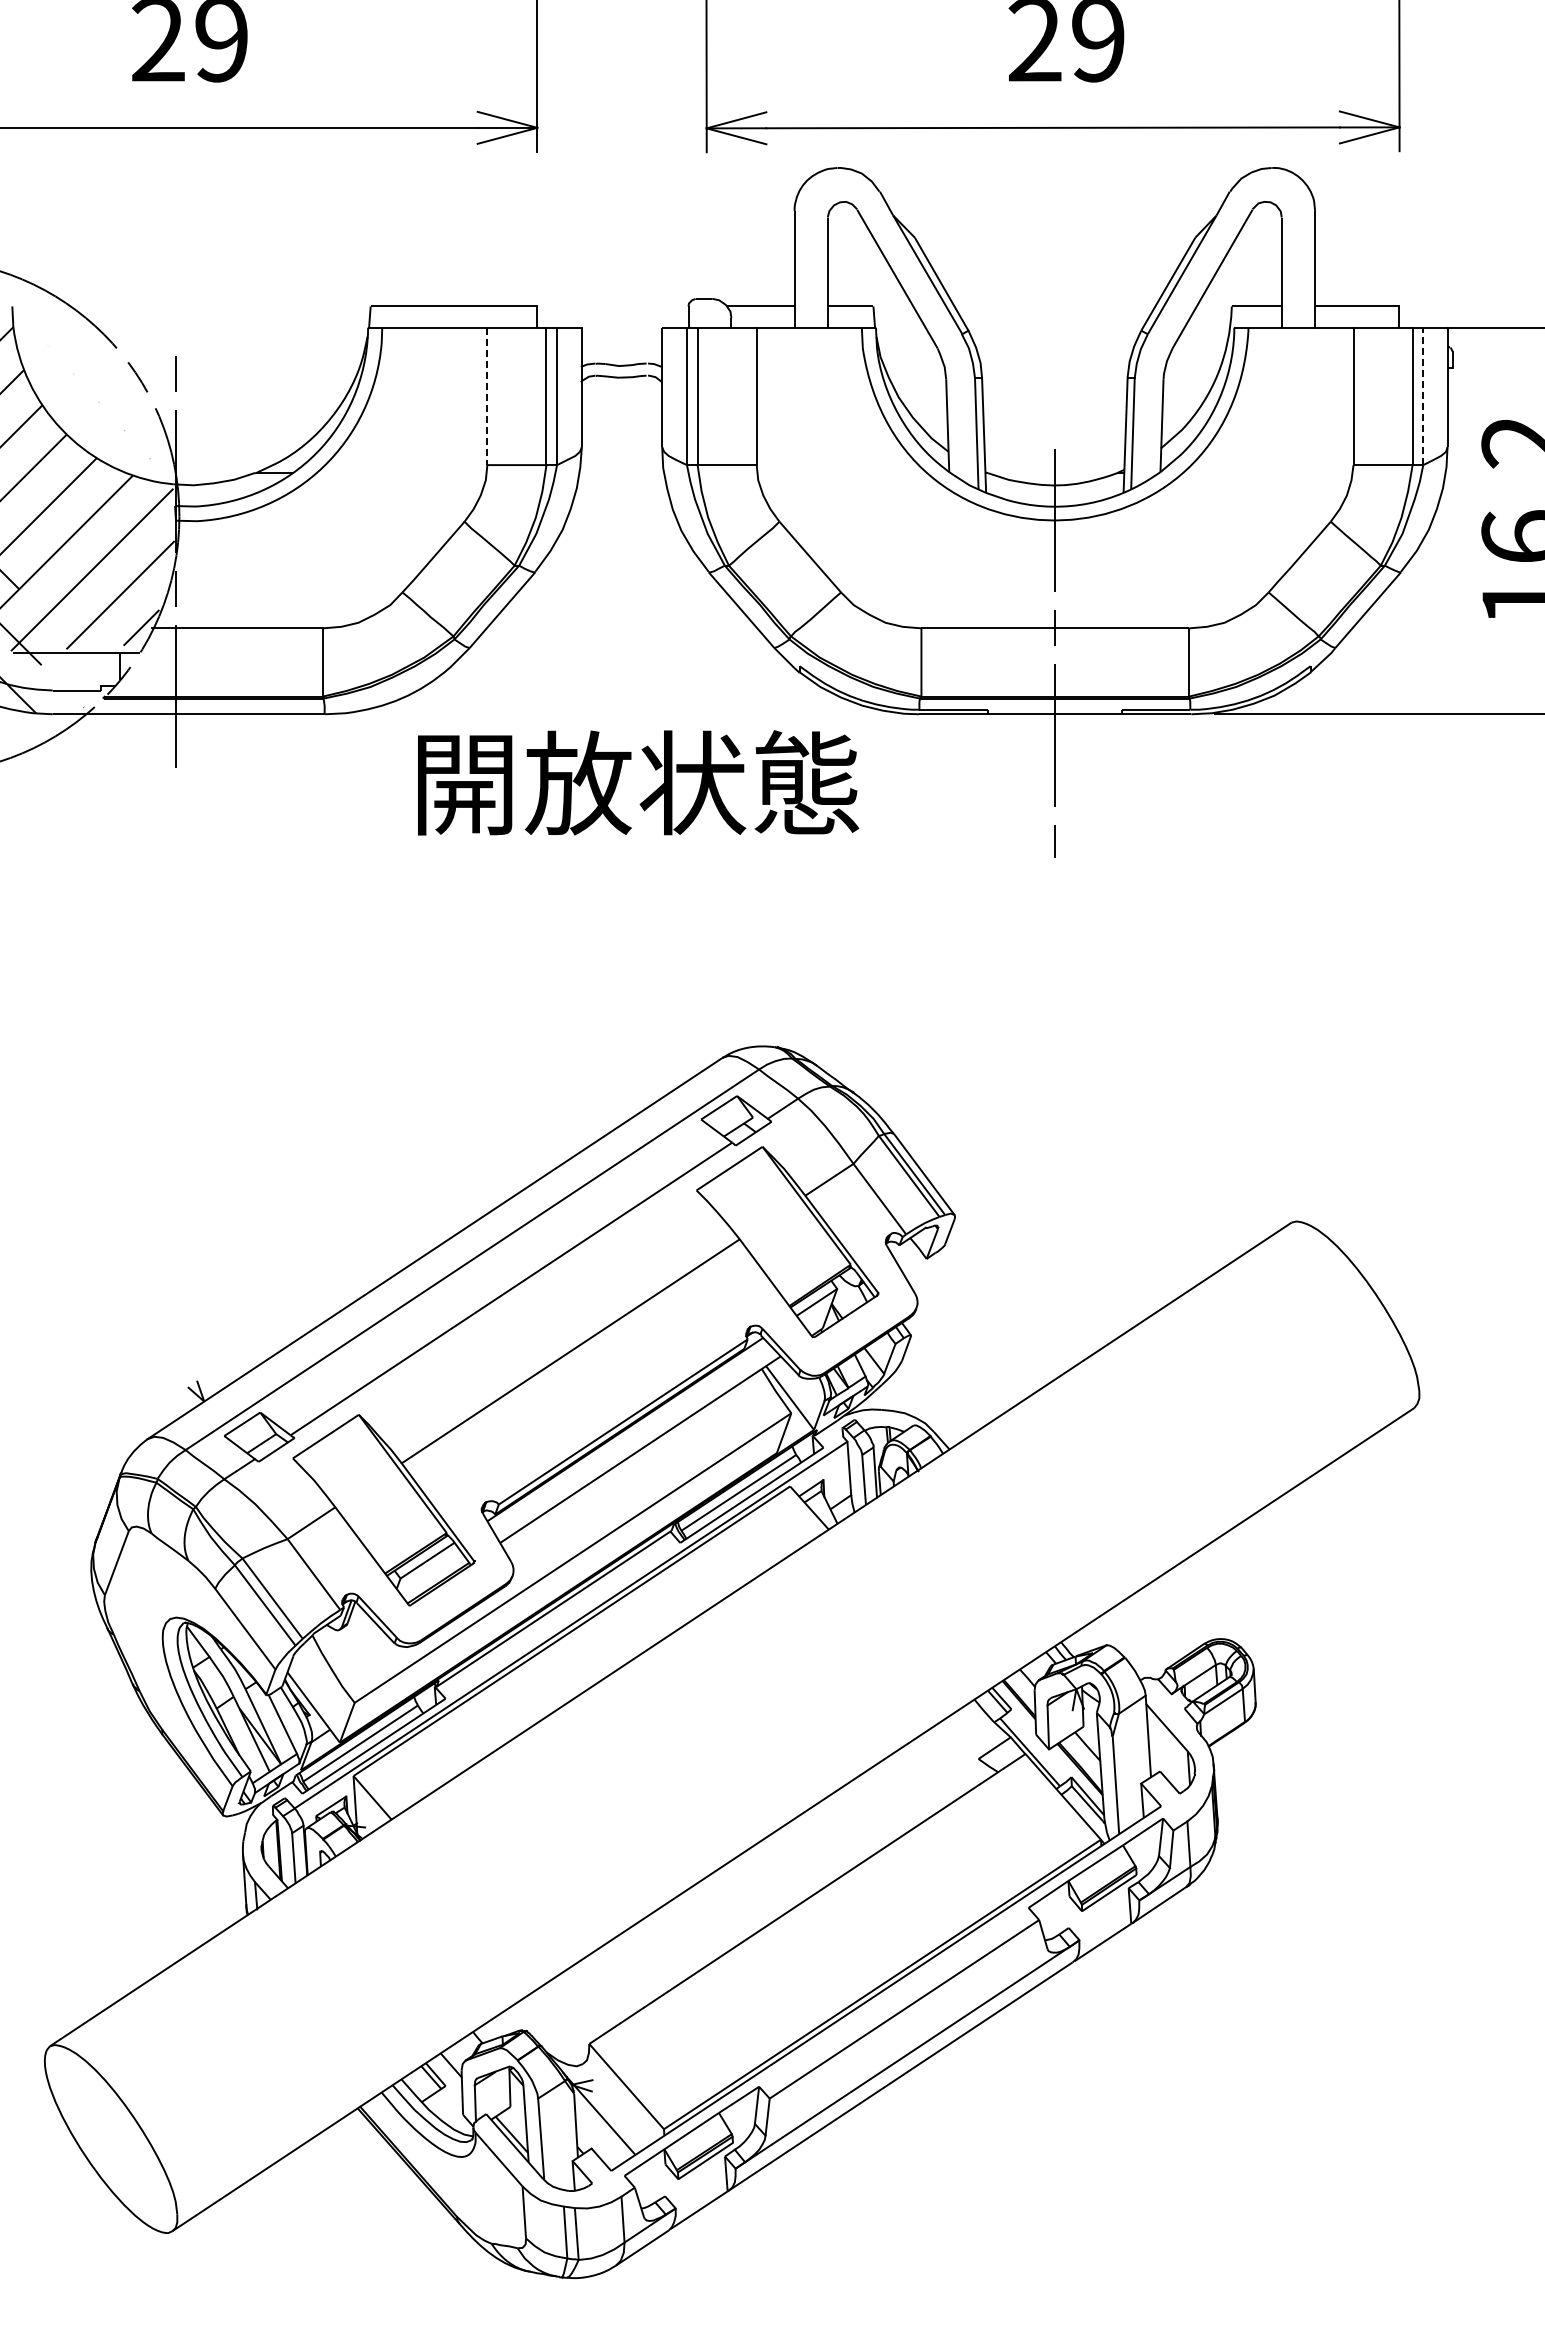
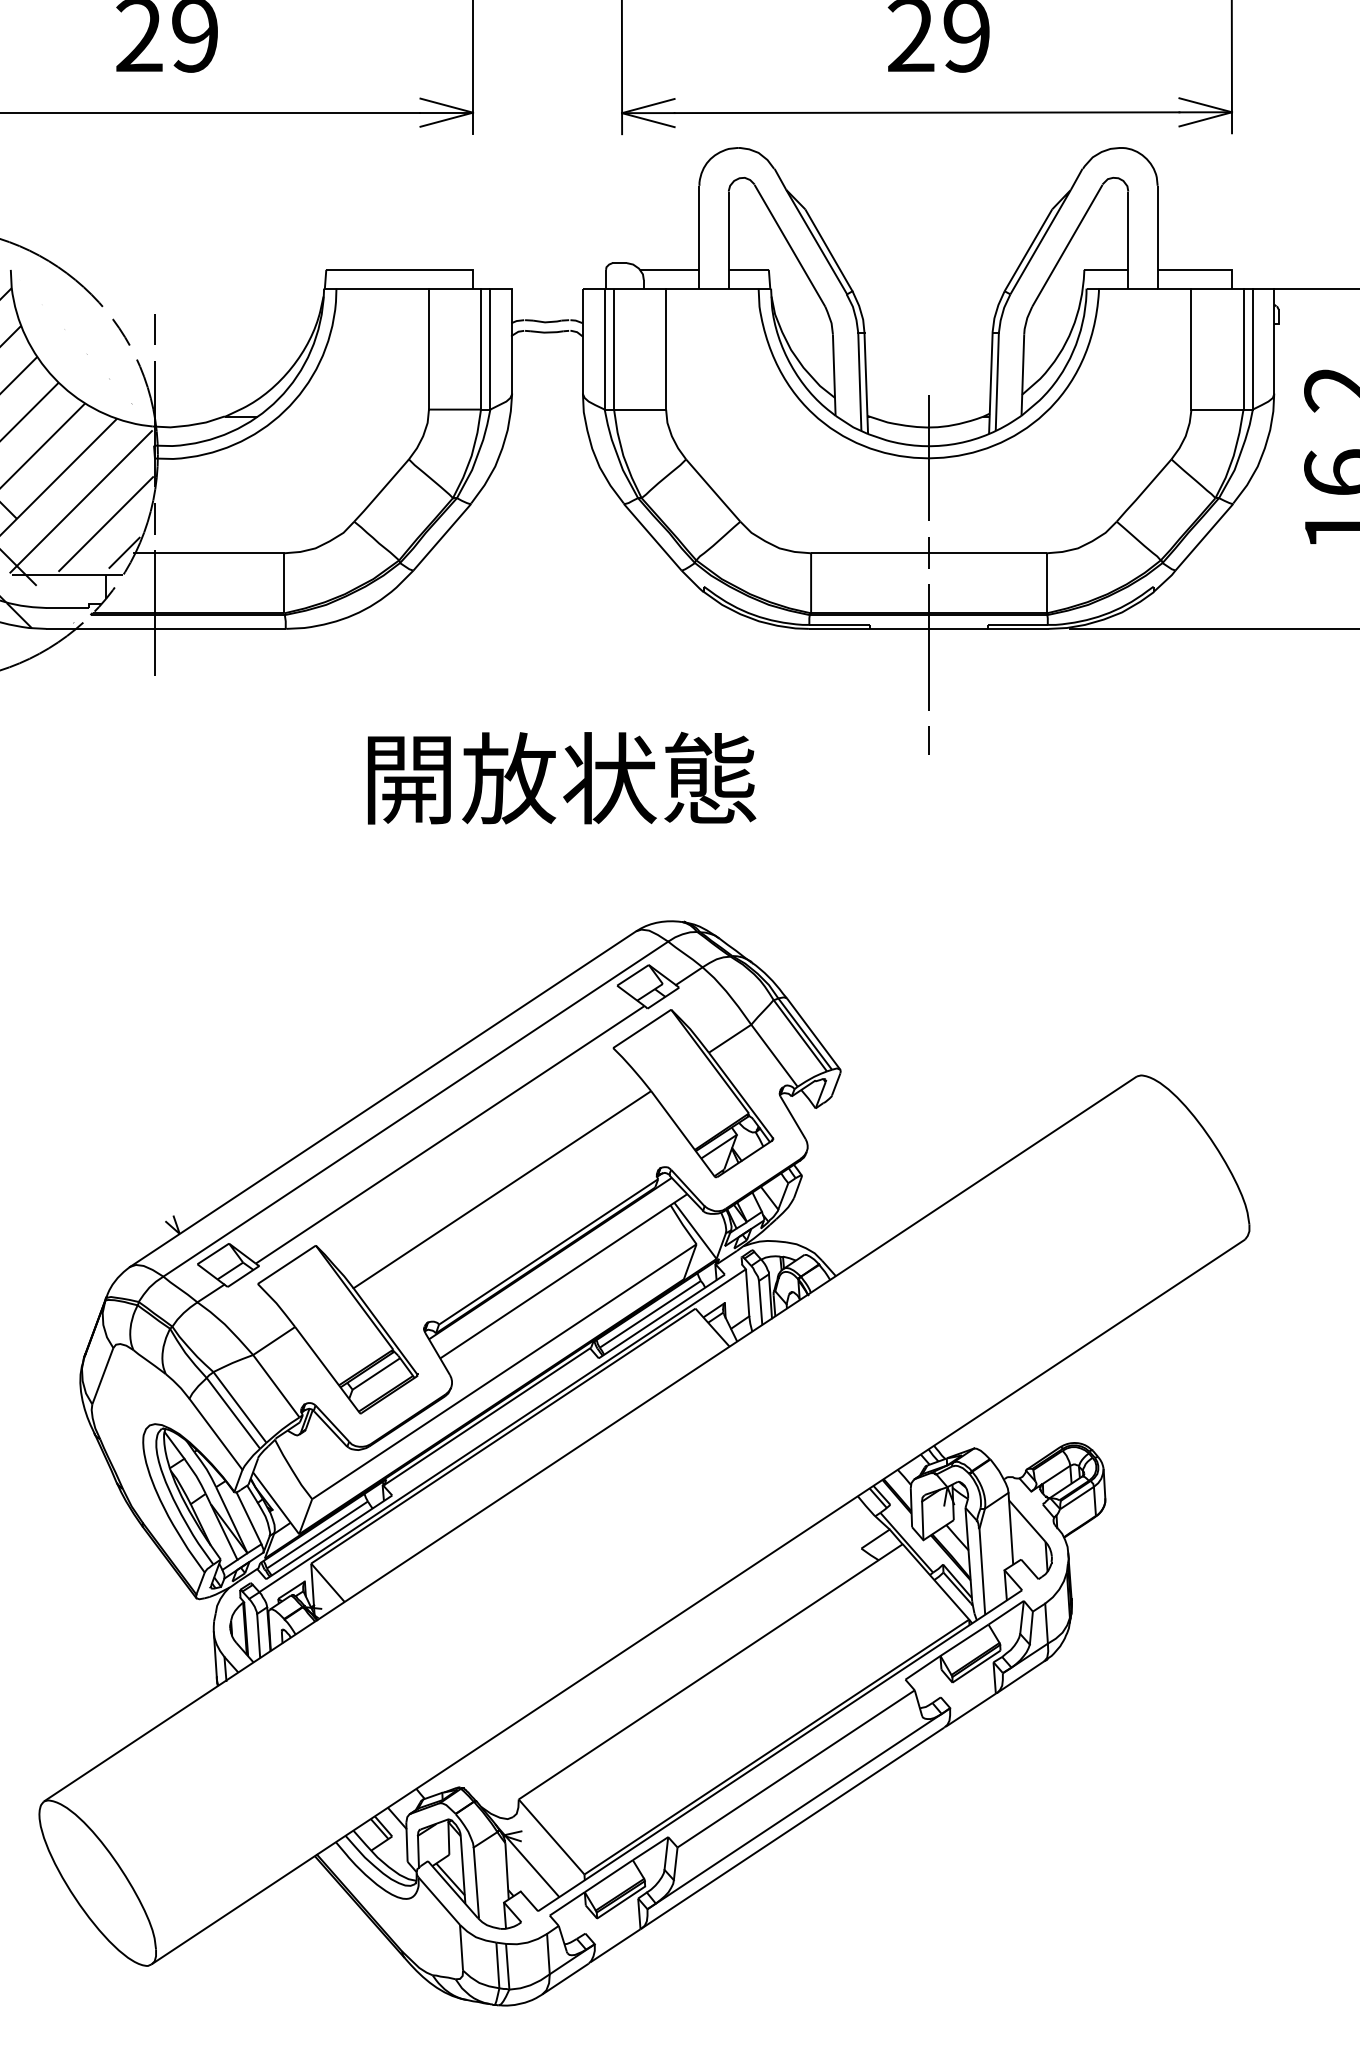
line: (487, 396) -> (429, 349), dashed -> solid
line: (1423, 396) -> (1253, 349), dashed -> solid
text: (638, 782) -> (562, 777), moved

